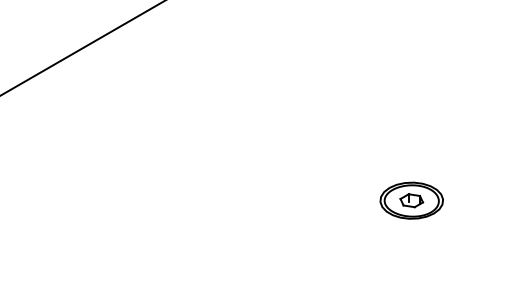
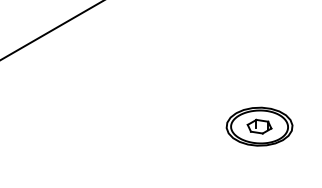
part: (411, 200) -> (259, 126), size x1.67

